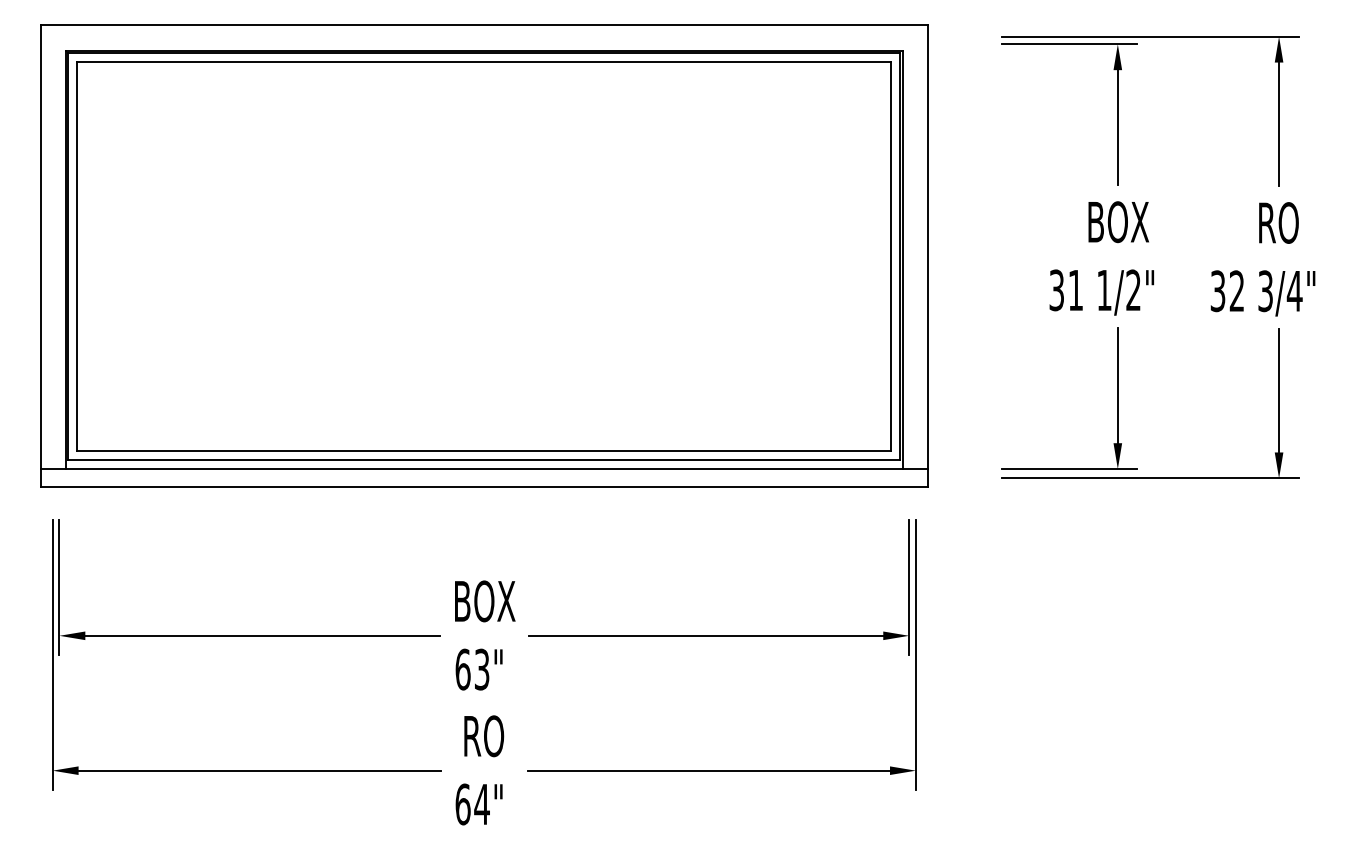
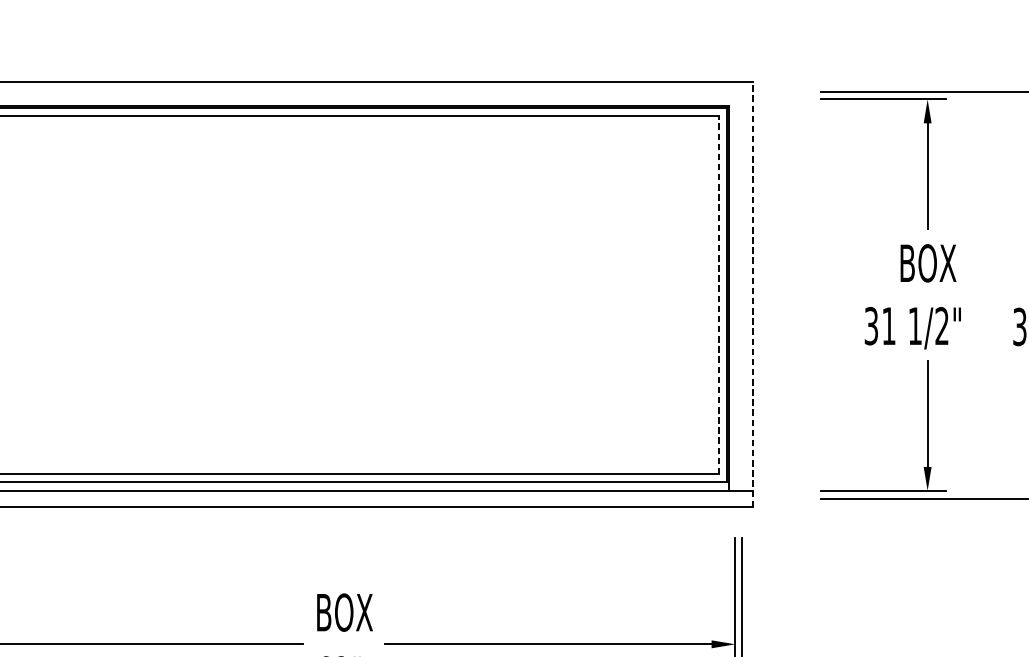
line: (891, 256) -> (719, 294), solid -> dashed
line: (927, 256) -> (752, 294), solid -> dashed

